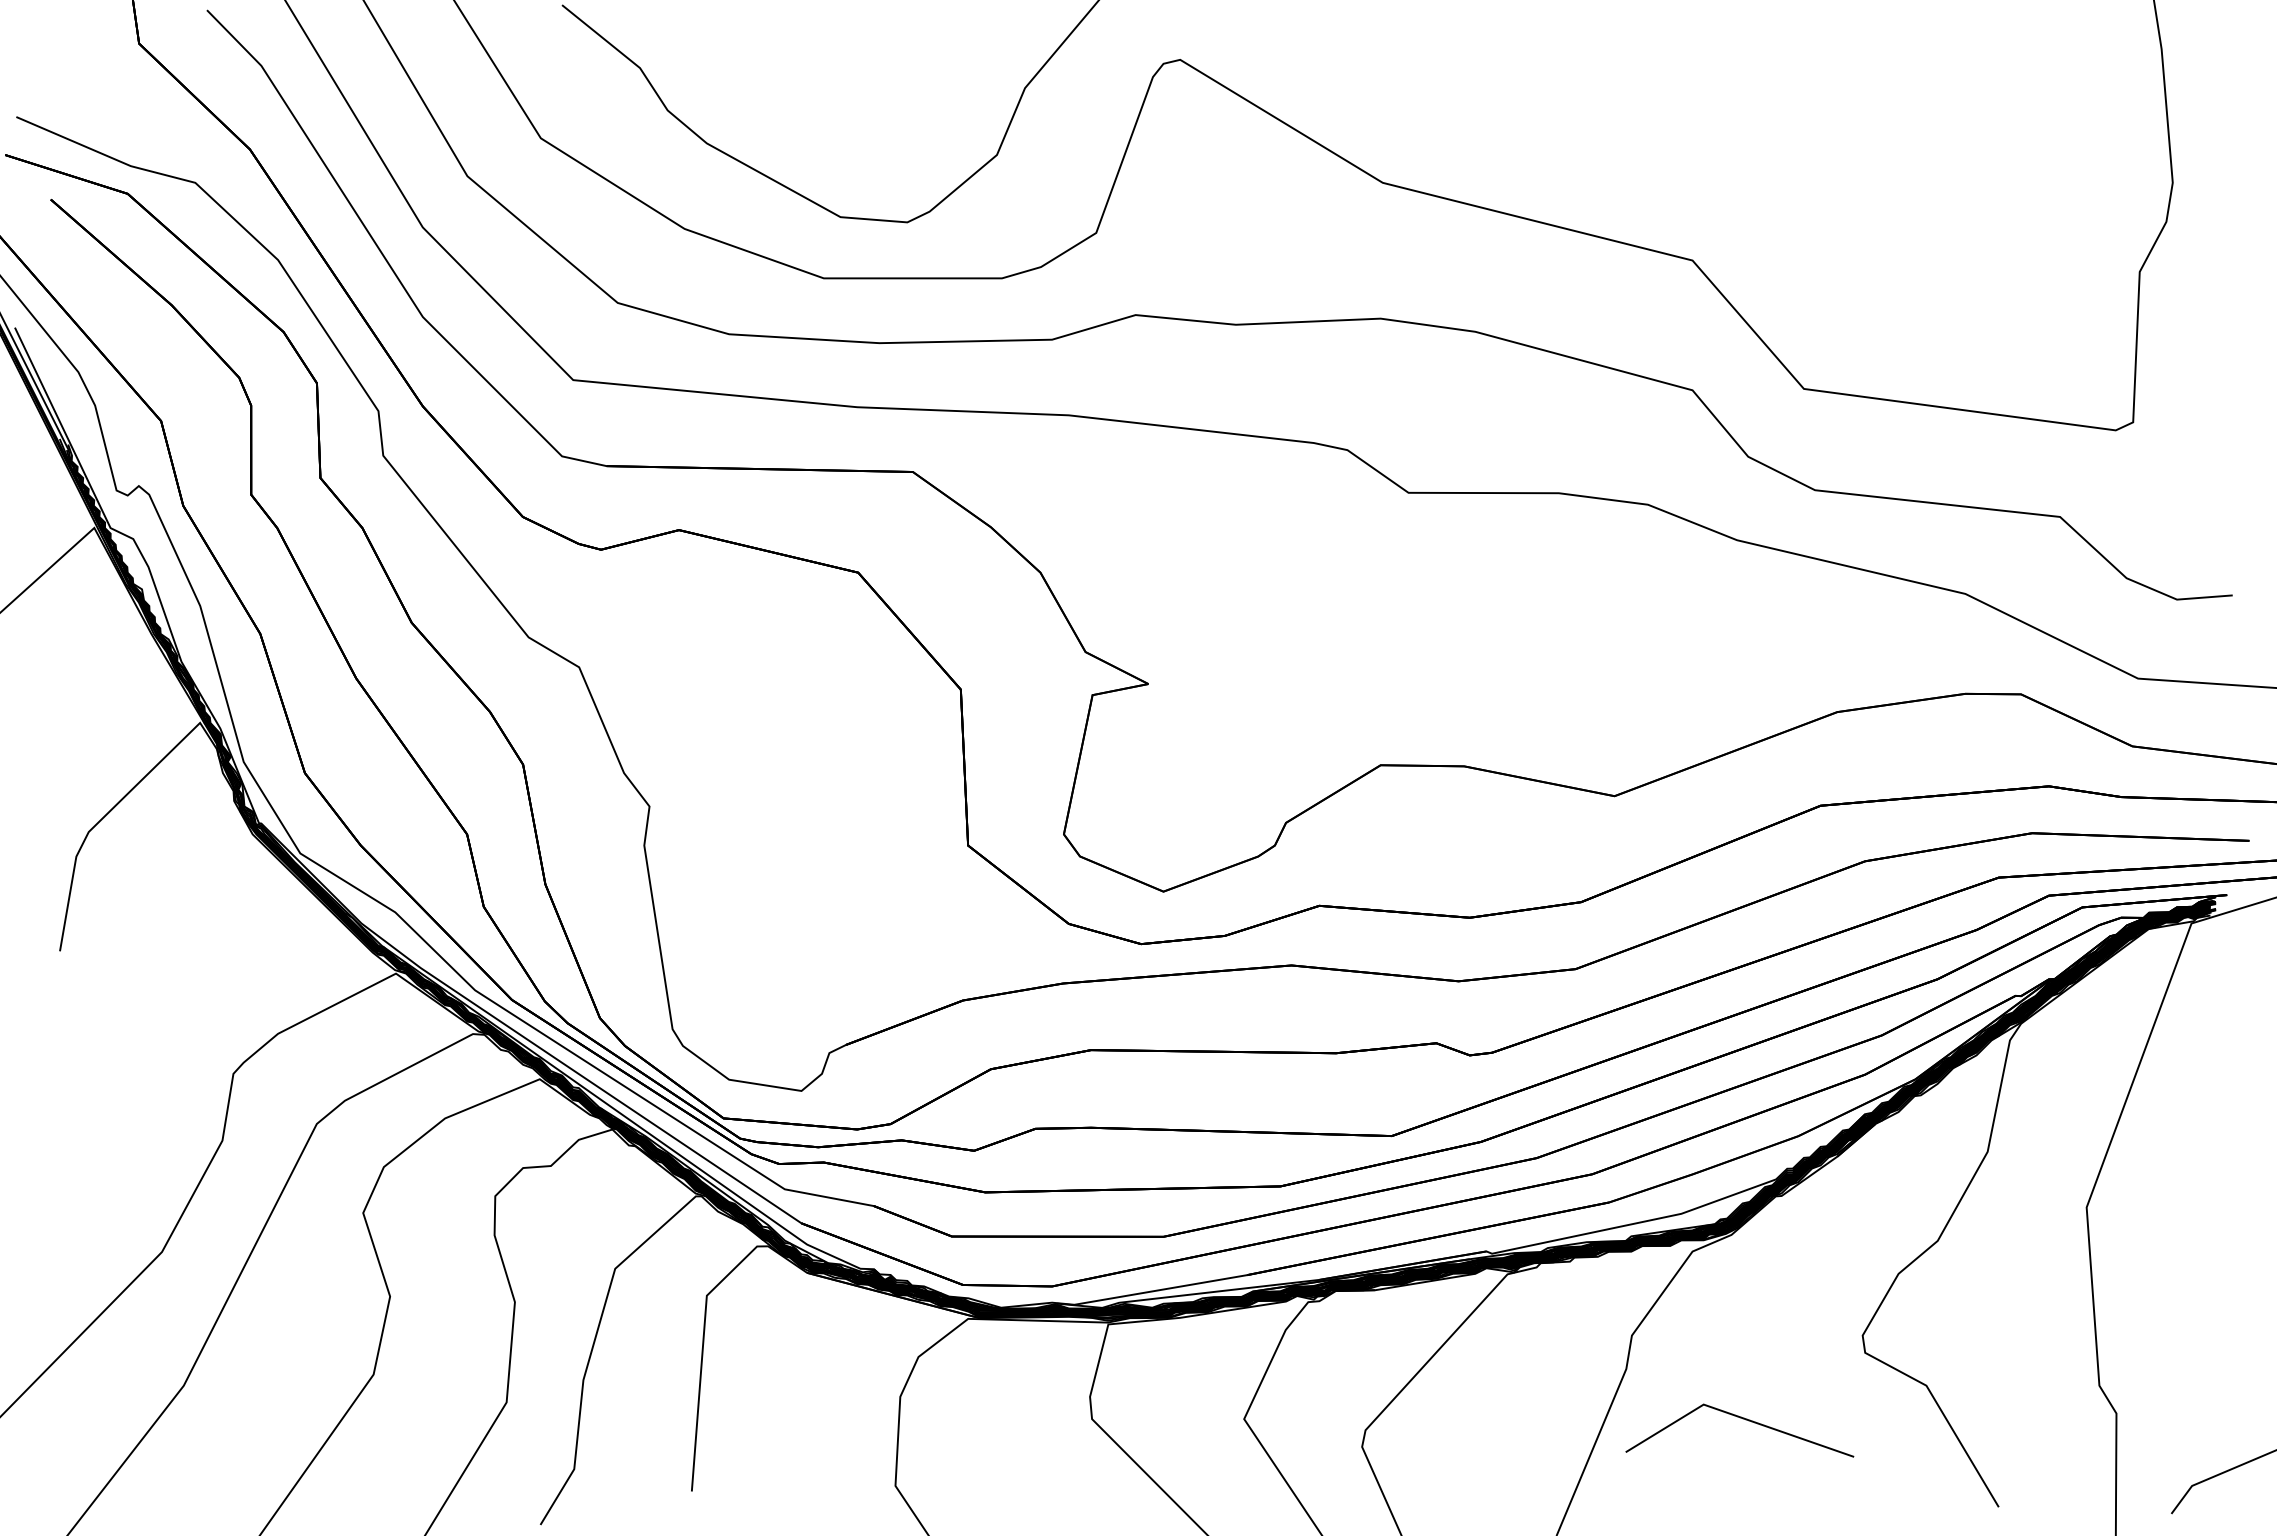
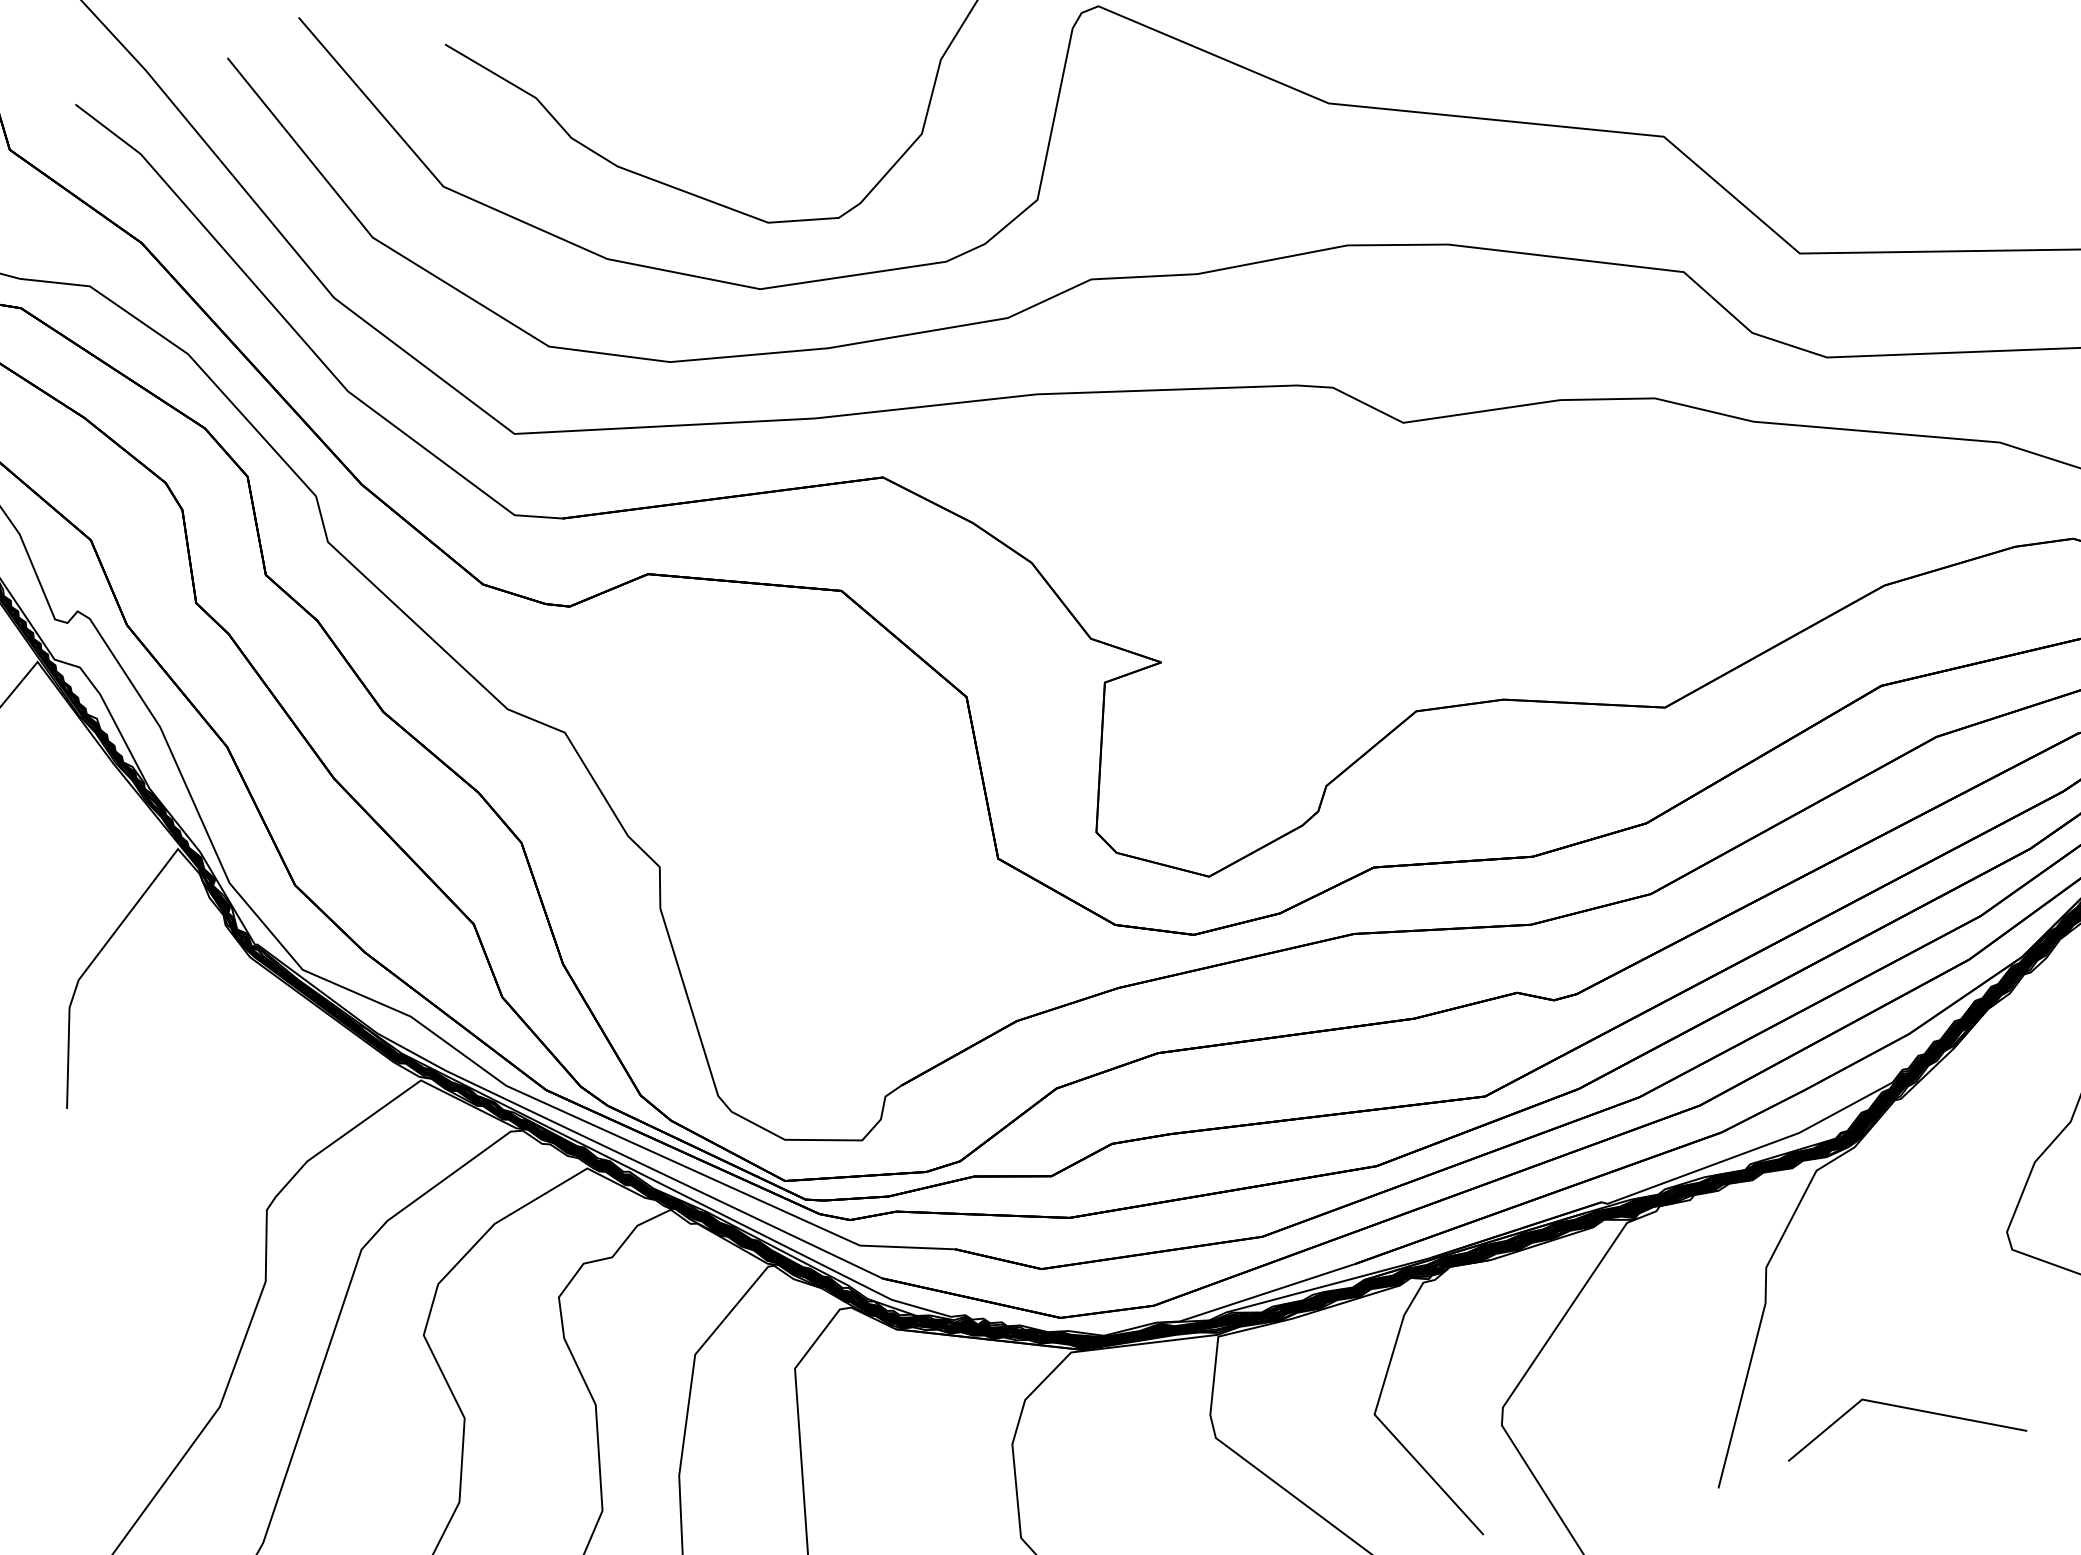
line: (1745, 1420) -> (1908, 1409), moved

